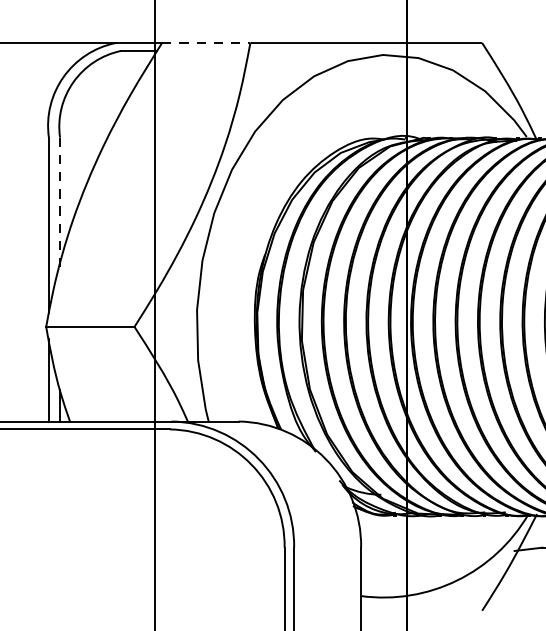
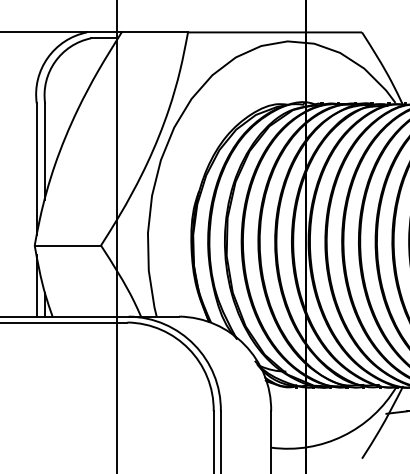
line: (207, 43) -> (155, 32), dashed -> solid
line: (60, 202) -> (45, 152), dashed -> solid

